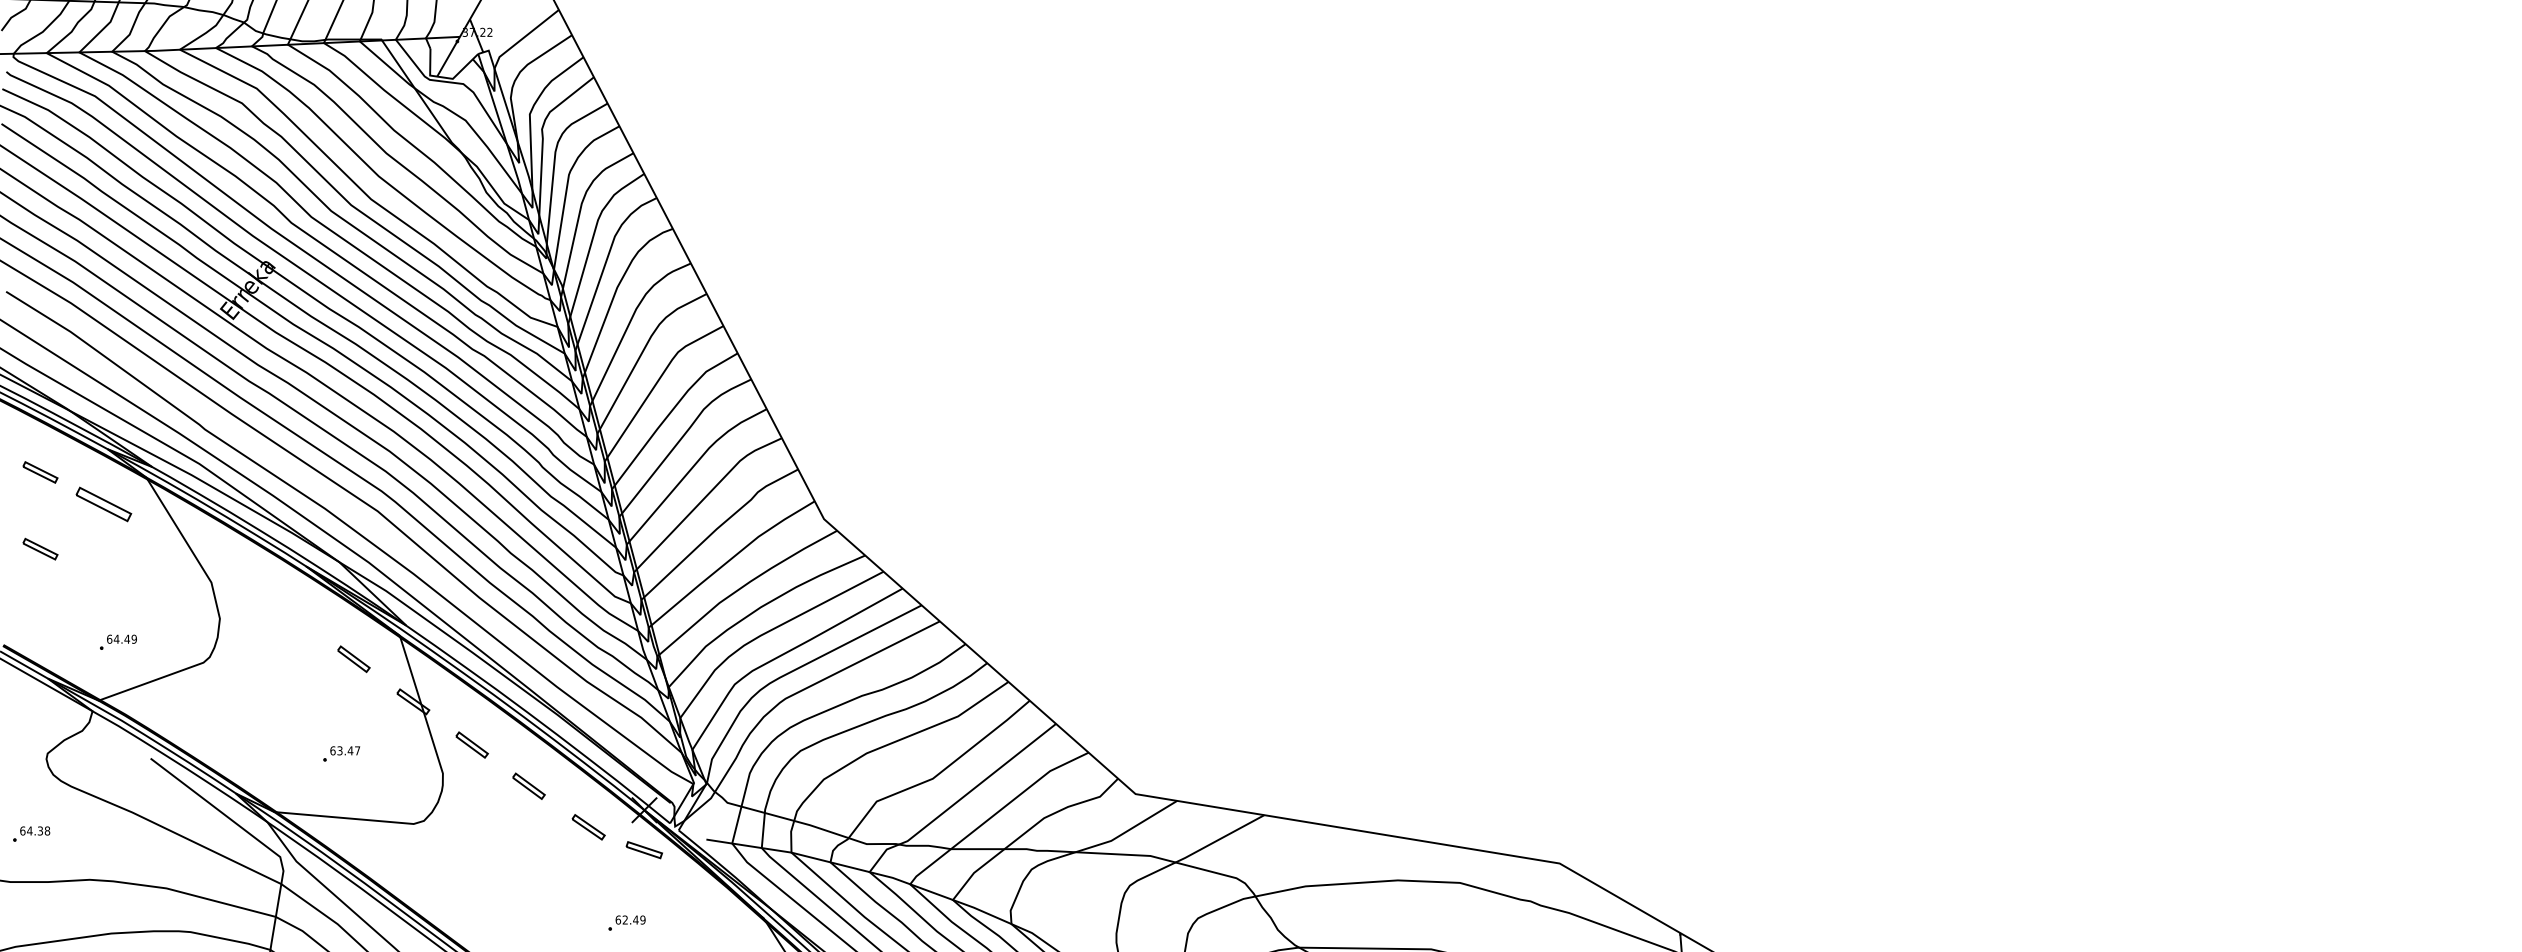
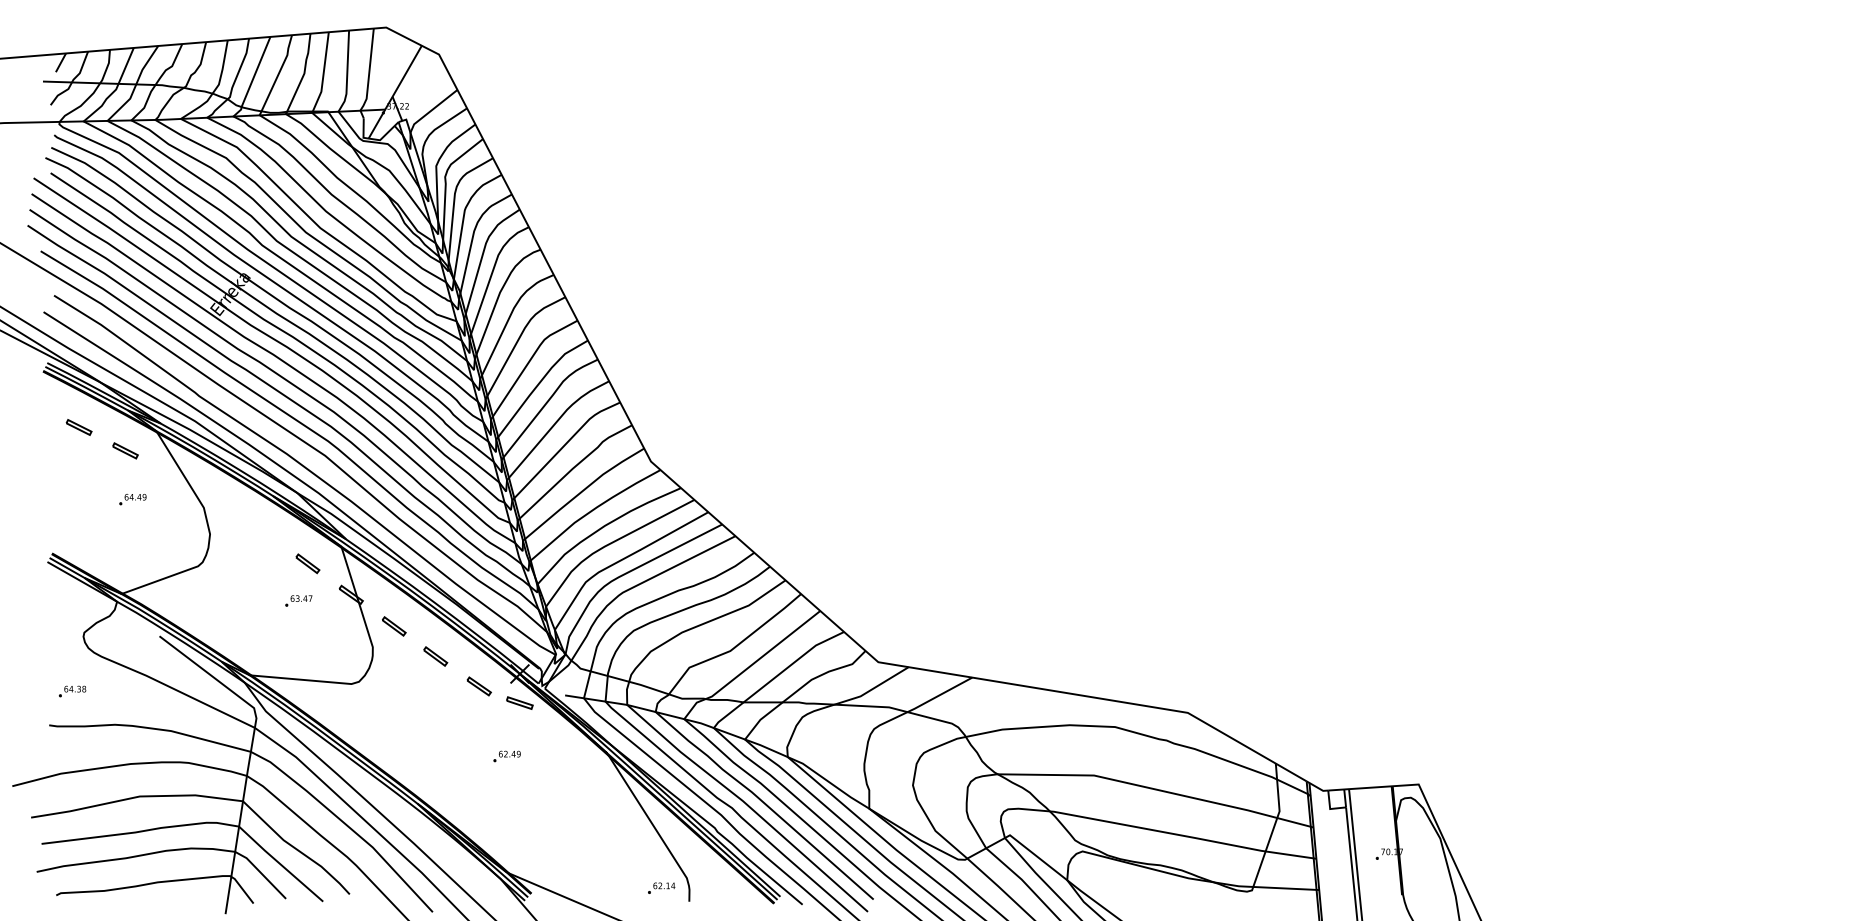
part: (104, 503) -> (125, 450), size x0.62
part: (39, 549) -> (78, 483), removed
part: (117, 642) -> (132, 499), moved
part: (341, 753) -> (298, 600), moved

